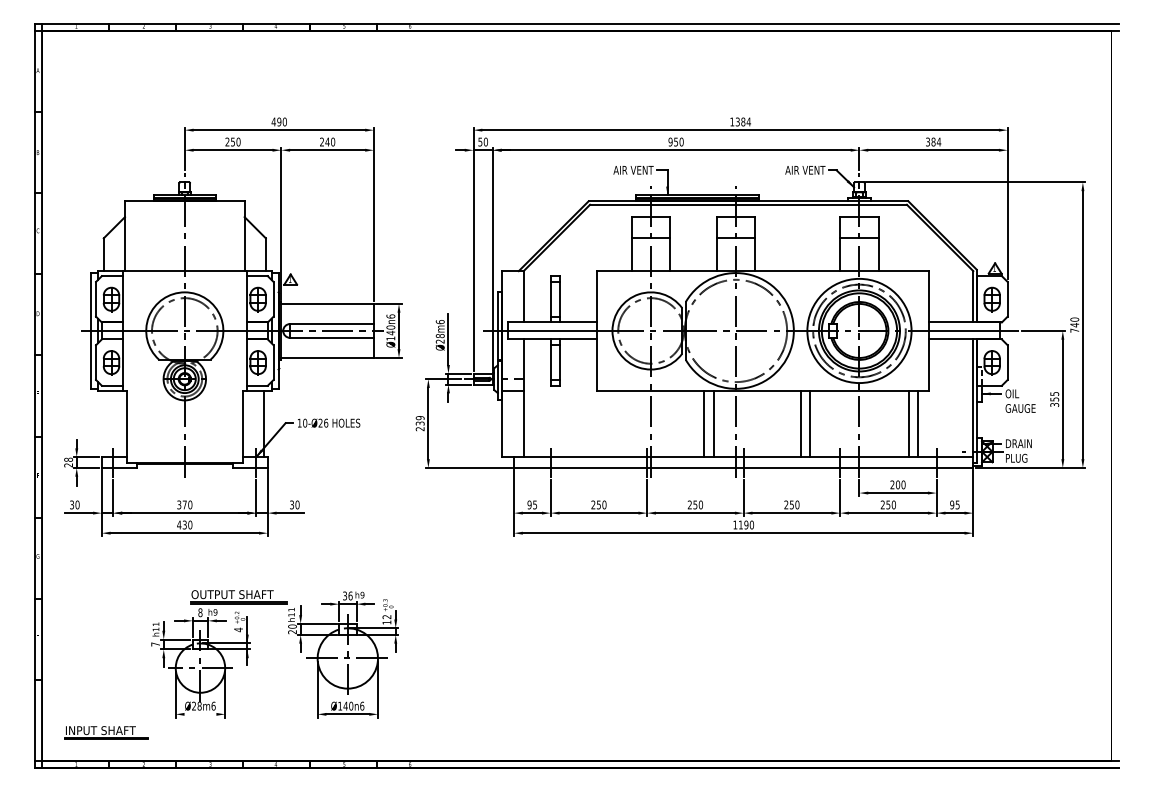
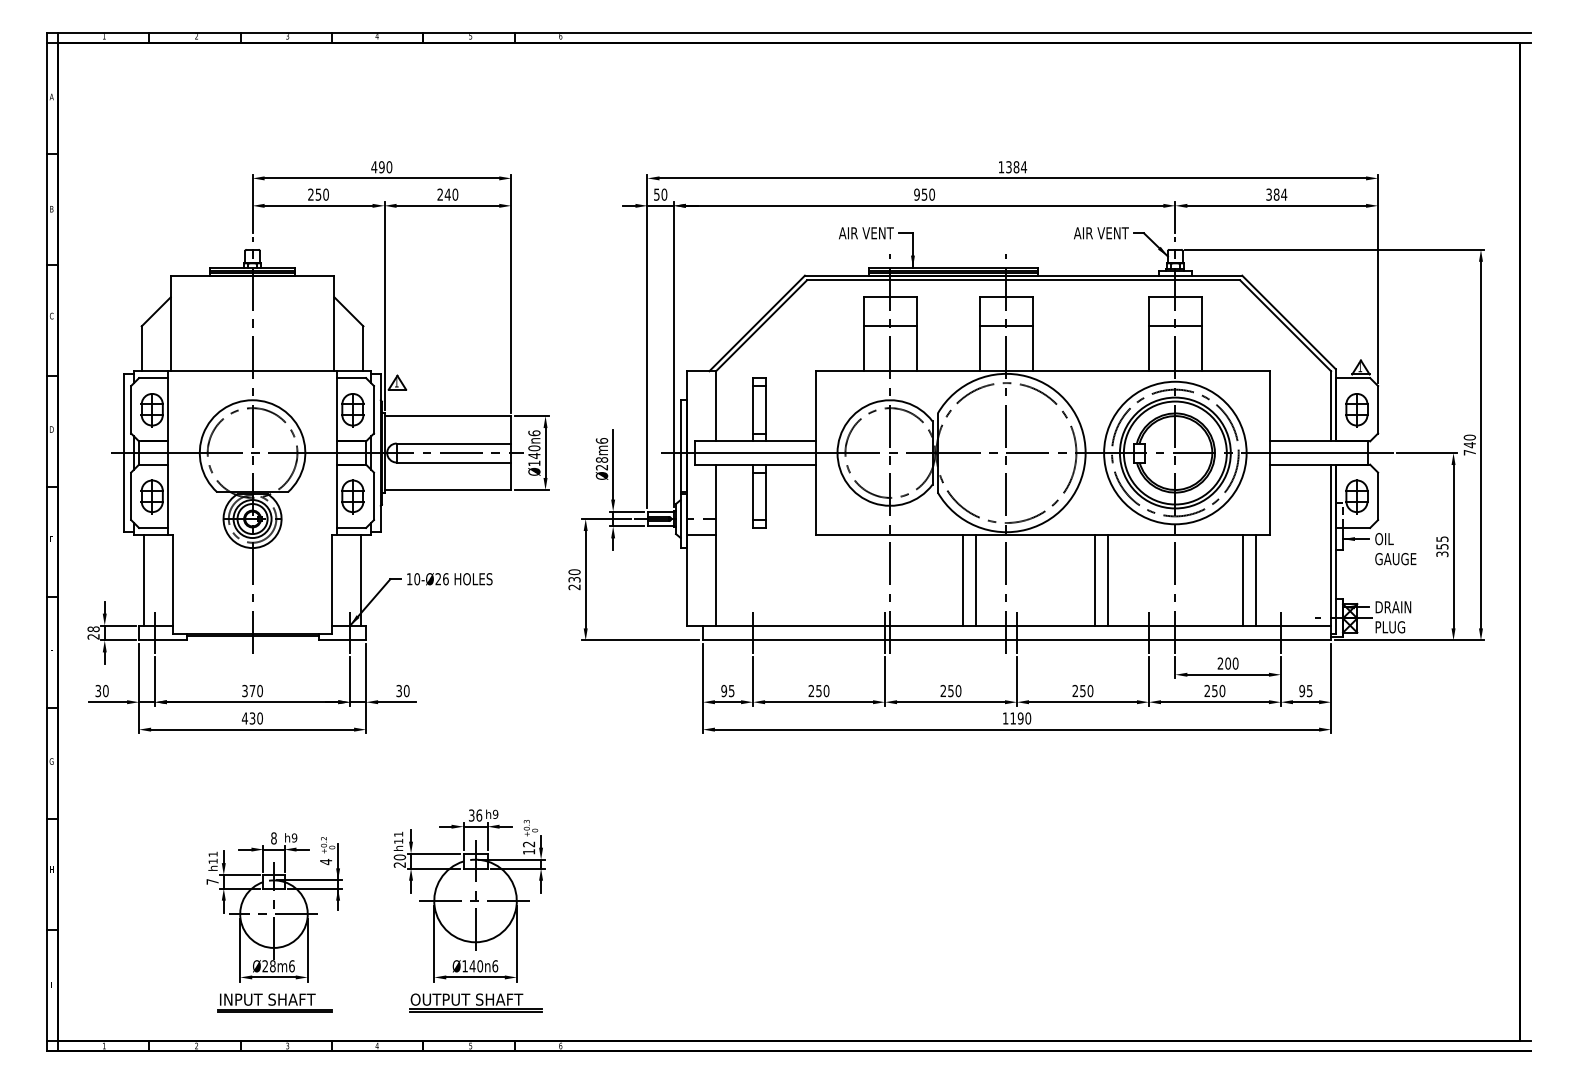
text: (420, 418) -> (574, 572), 239 -> 230
line: (105, 423) -> (144, 579), added
part: (238, 596) -> (475, 1002), moved
line: (200, 714) -> (273, 977), added
part: (105, 732) -> (274, 1002), moved

